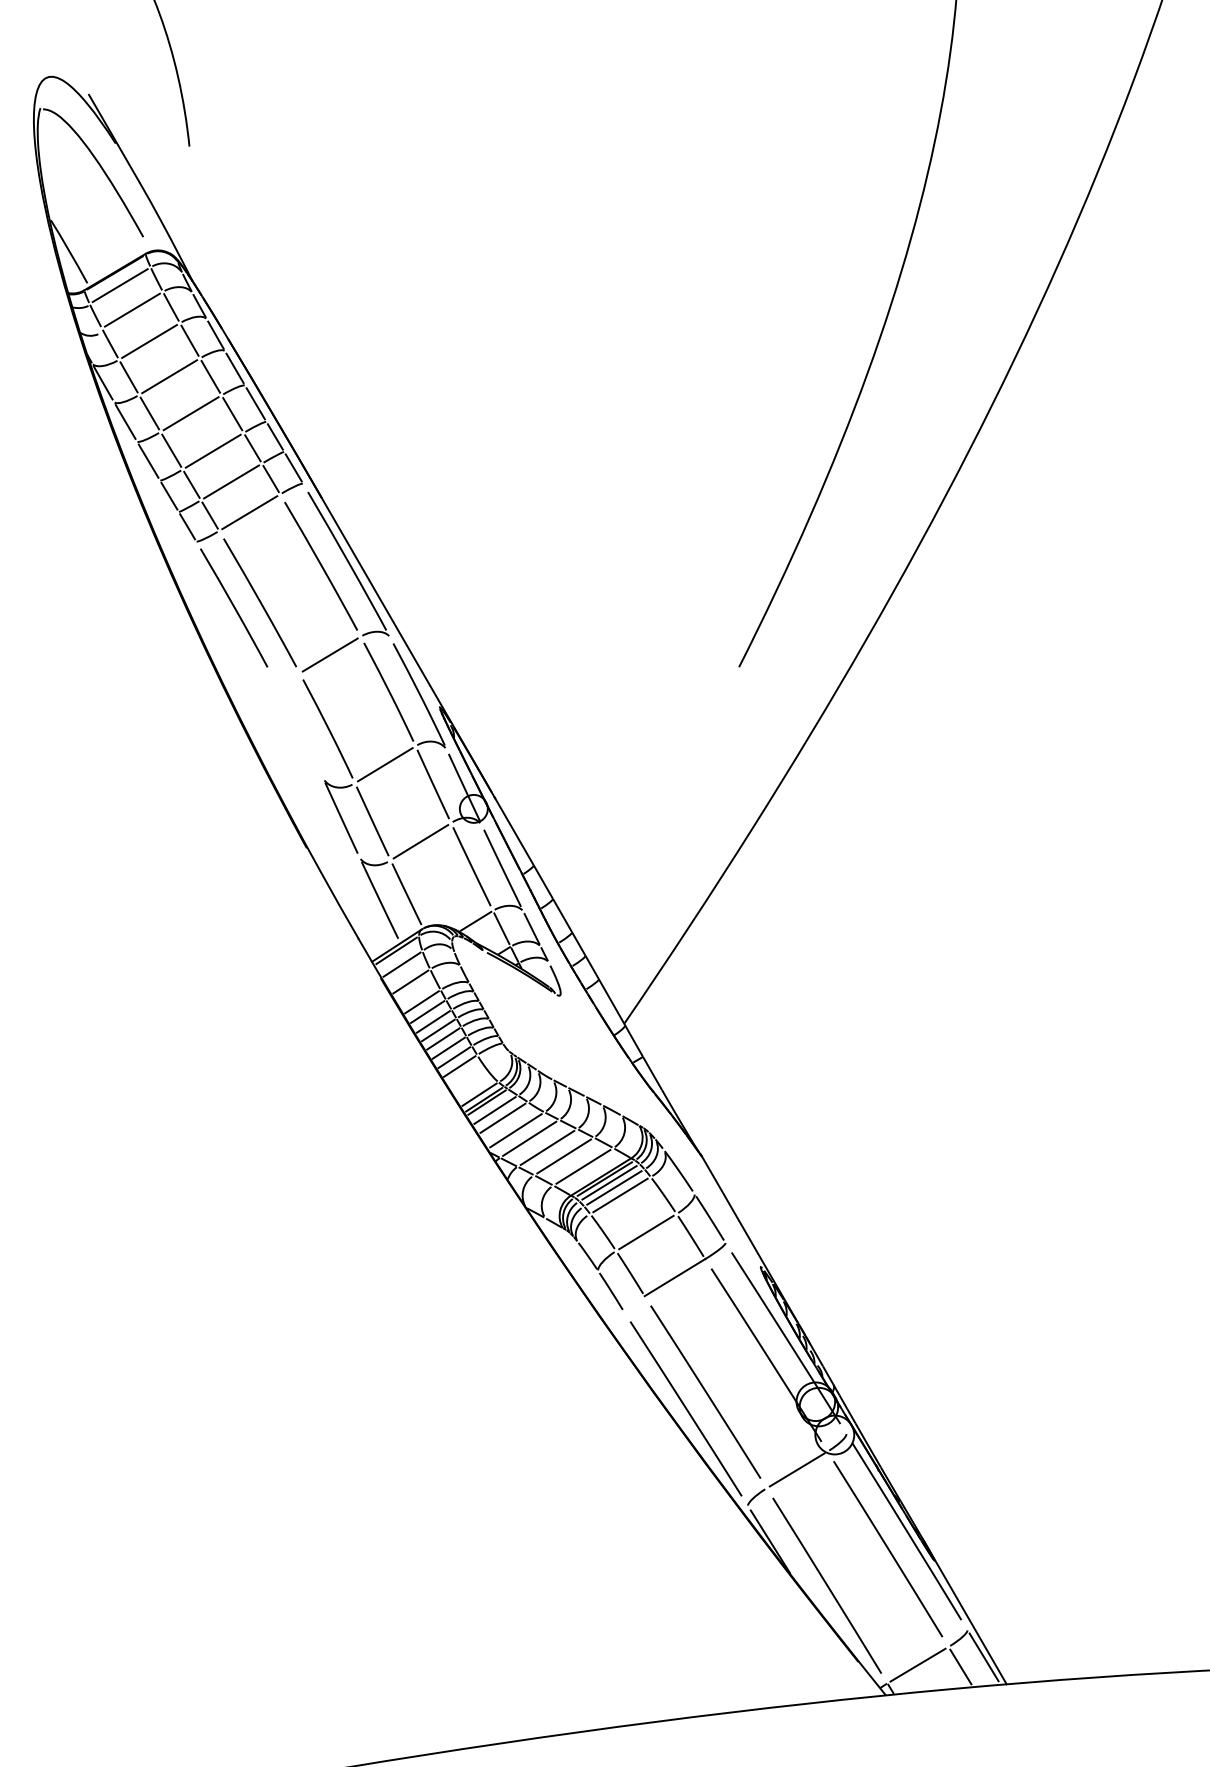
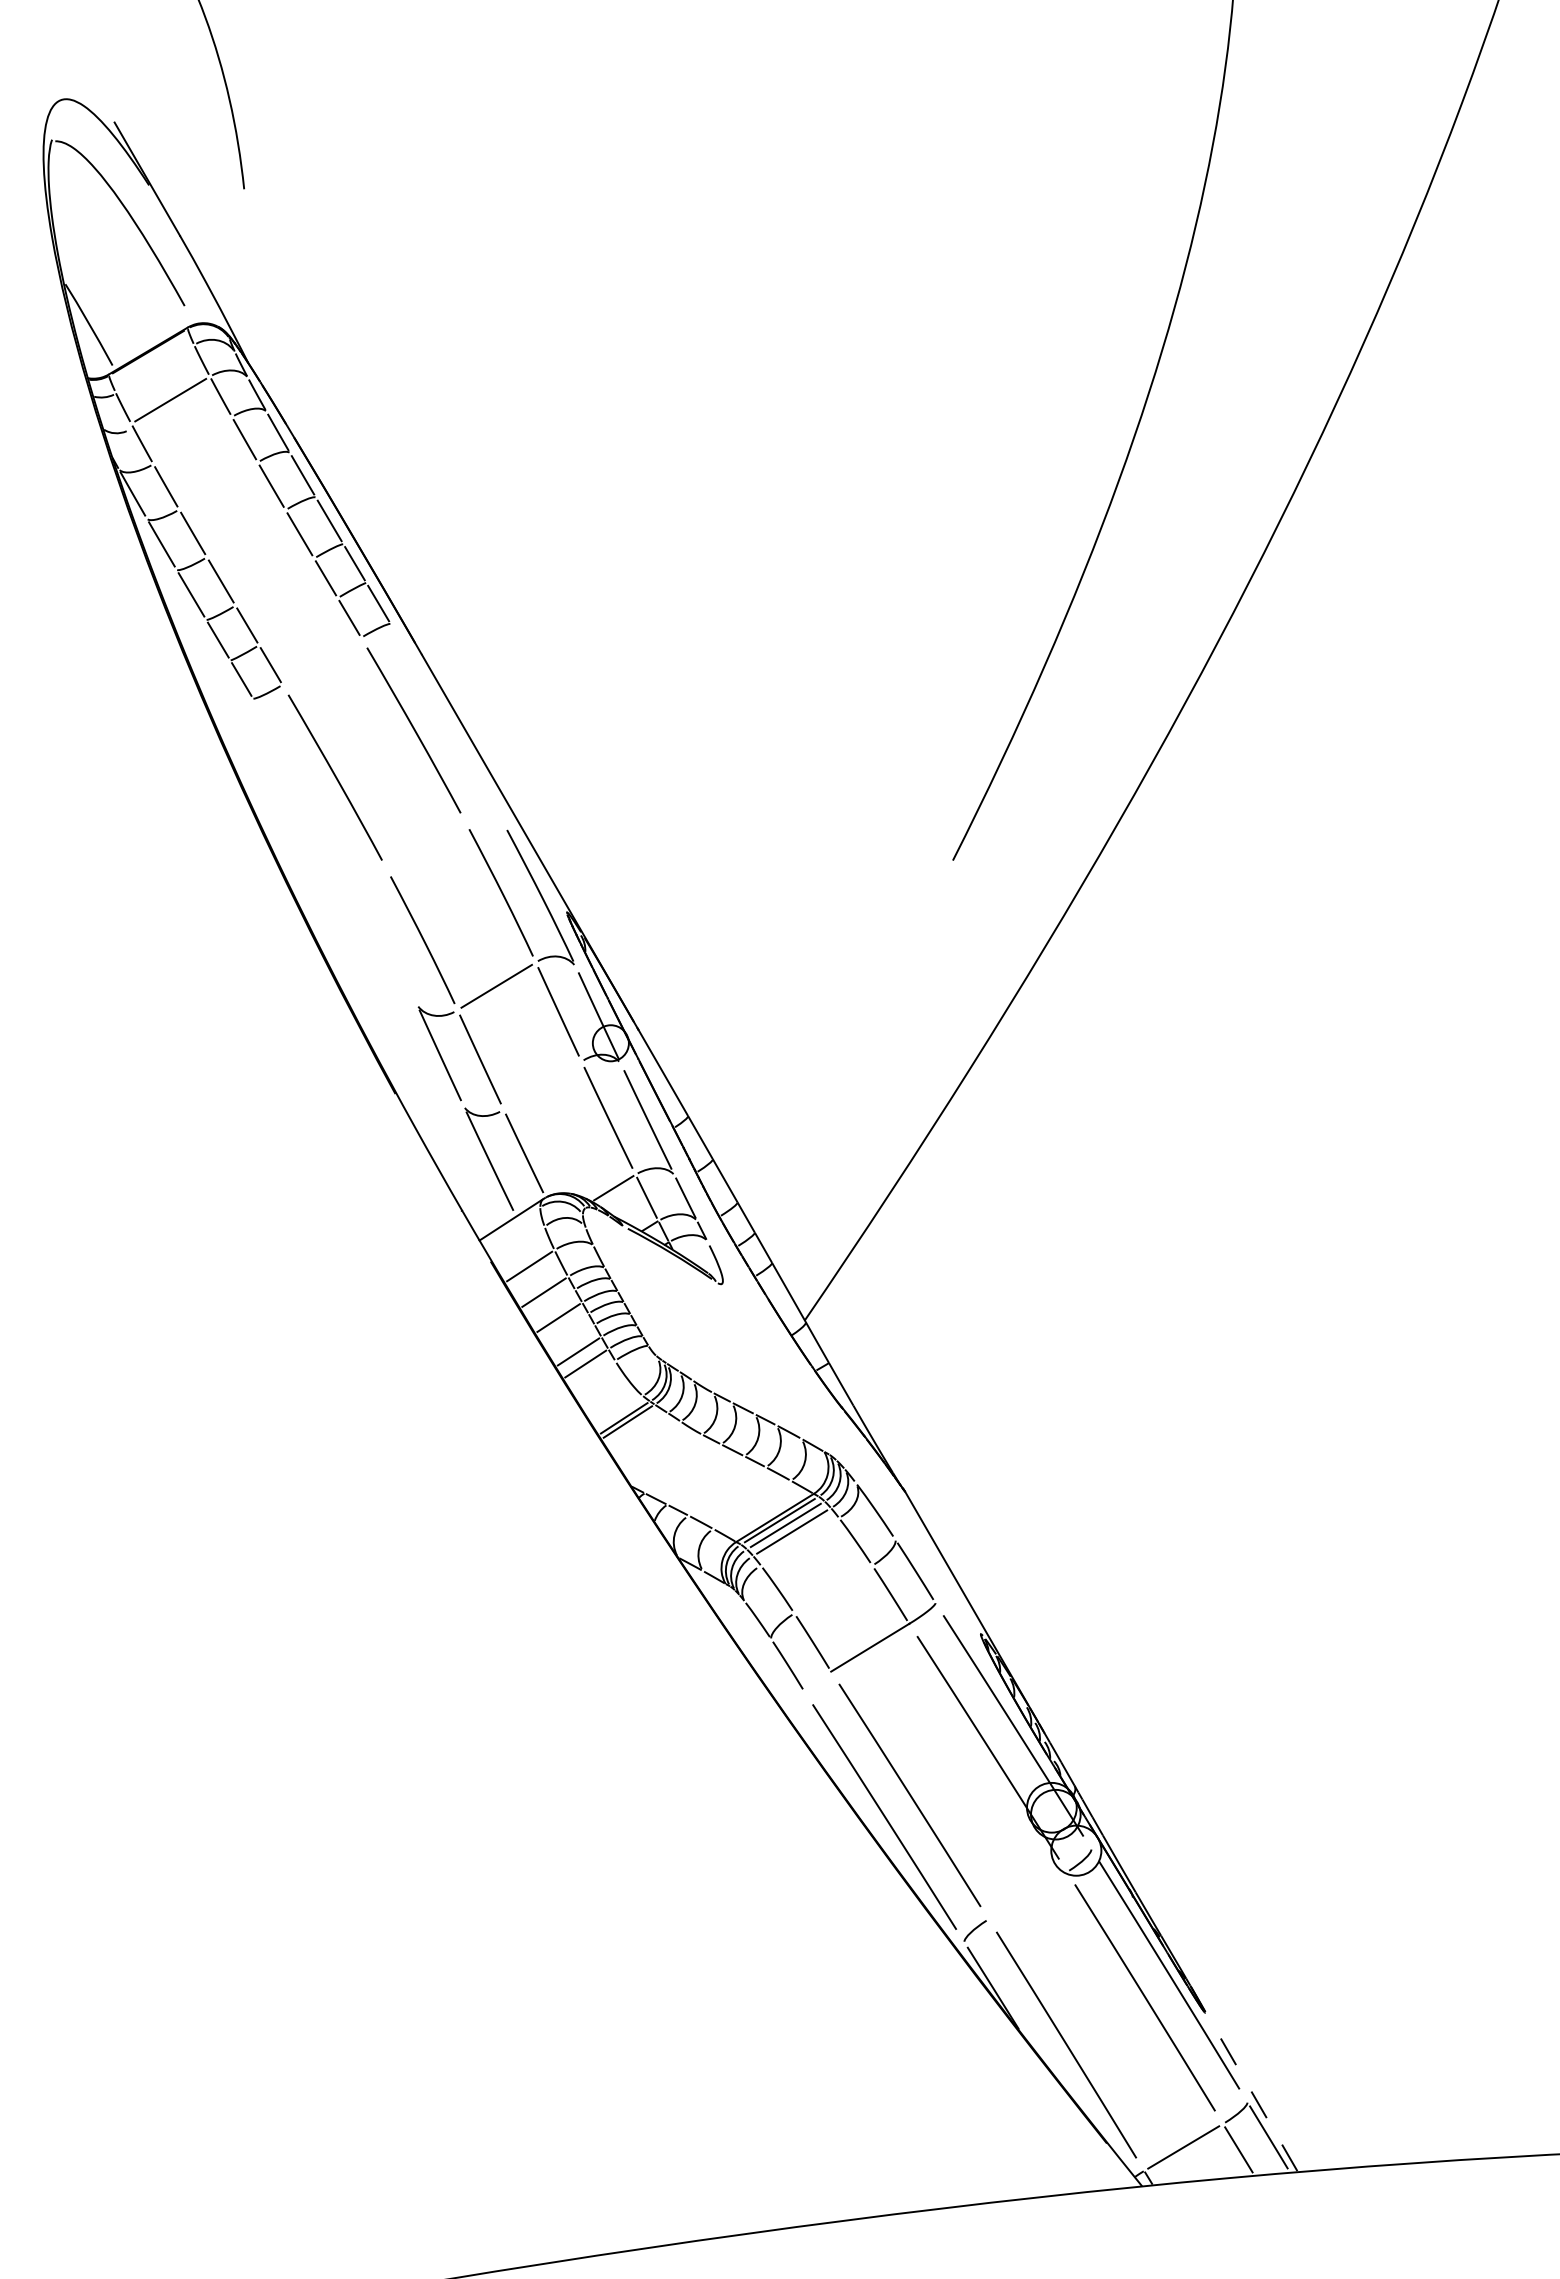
line: (119, 285) -> (154, 368), removed
line: (149, 341) -> (192, 440), removed
line: (169, 376) -> (218, 485), removed
line: (190, 413) -> (245, 533), removed
line: (212, 450) -> (274, 581), removed
line: (231, 481) -> (298, 621), removed
line: (249, 512) -> (321, 661), removed
part: (355, 576) -> (458, 743), removed
line: (233, 607) -> (301, 783), removed
line: (420, 841) -> (542, 1085), removed
line: (396, 950) -> (511, 1226), removed
line: (402, 964) -> (518, 1243), removed
line: (427, 1012) -> (550, 1305), removed
line: (438, 1030) -> (565, 1328), removed
line: (443, 1038) -> (571, 1339), removed
line: (459, 1066) -> (592, 1375), removed
line: (479, 1094) -> (618, 1411), removed
line: (494, 1109) -> (637, 1431), removed
line: (503, 1118) -> (648, 1442), removed
line: (516, 1130) -> (665, 1457), removed
line: (529, 1138) -> (682, 1468), removed
line: (547, 1147) -> (705, 1480), removed
line: (563, 1156) -> (726, 1491), removed
line: (582, 1166) -> (751, 1504), removed
line: (620, 1195) -> (799, 1541), removed
line: (646, 1232) -> (833, 1589), removed
line: (796, 1469) -> (1027, 1895), removed
line: (965, 1611) -> (1244, 2078), solid -> dashed

